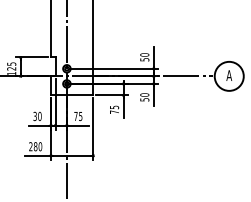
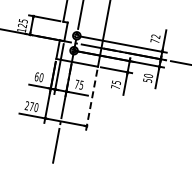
text: (144, 57) -> (155, 39), 50 -> 72
text: (34, 116) -> (36, 76), 30 -> 60
line: (93, 129) -> (91, 100), solid -> dashed
text: (35, 146) -> (31, 106), 280 -> 270

